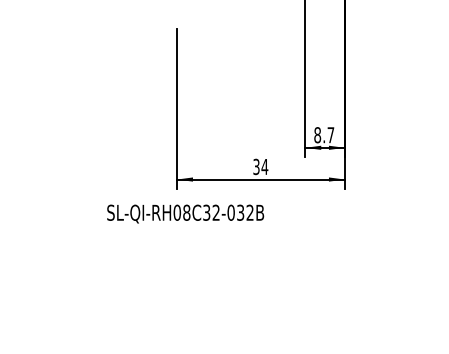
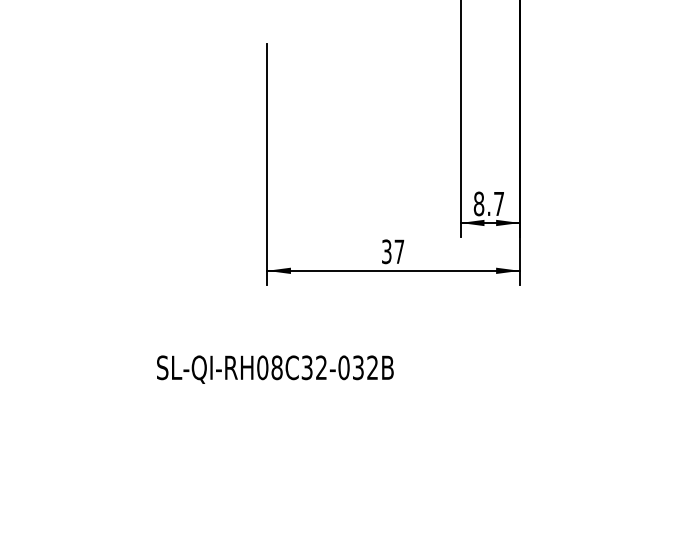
text: (264, 166) -> (398, 251), 34 -> 37
text: (185, 213) -> (275, 368), moved

